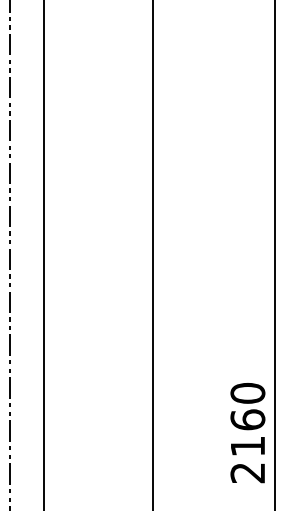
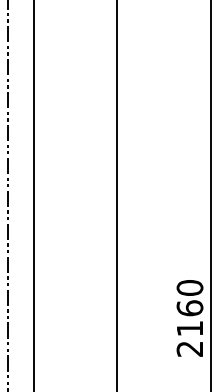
text: (247, 433) -> (189, 318), moved

